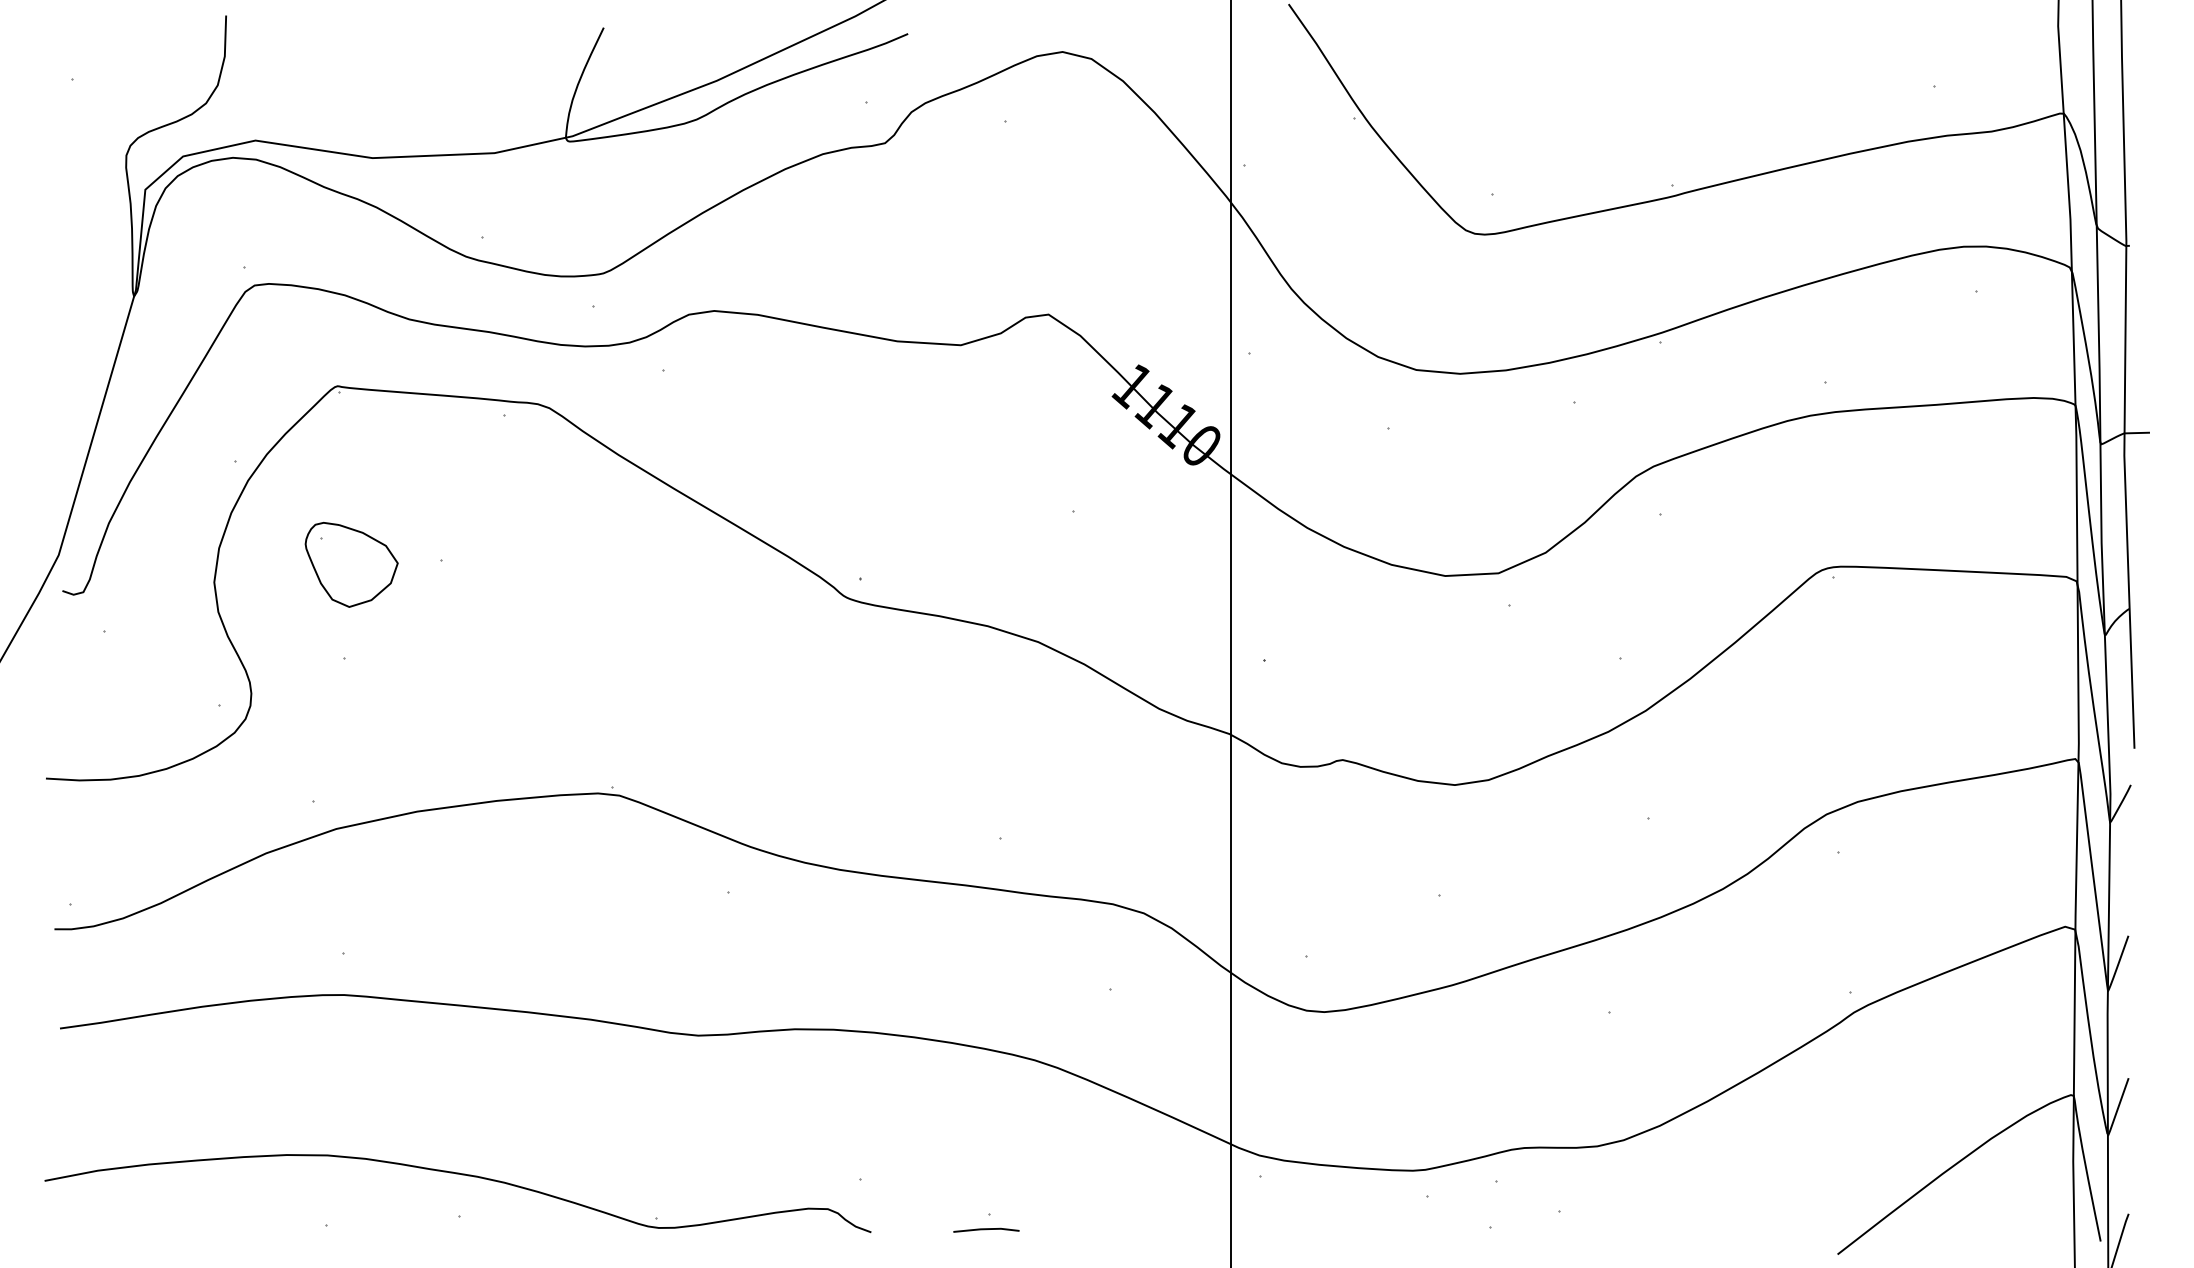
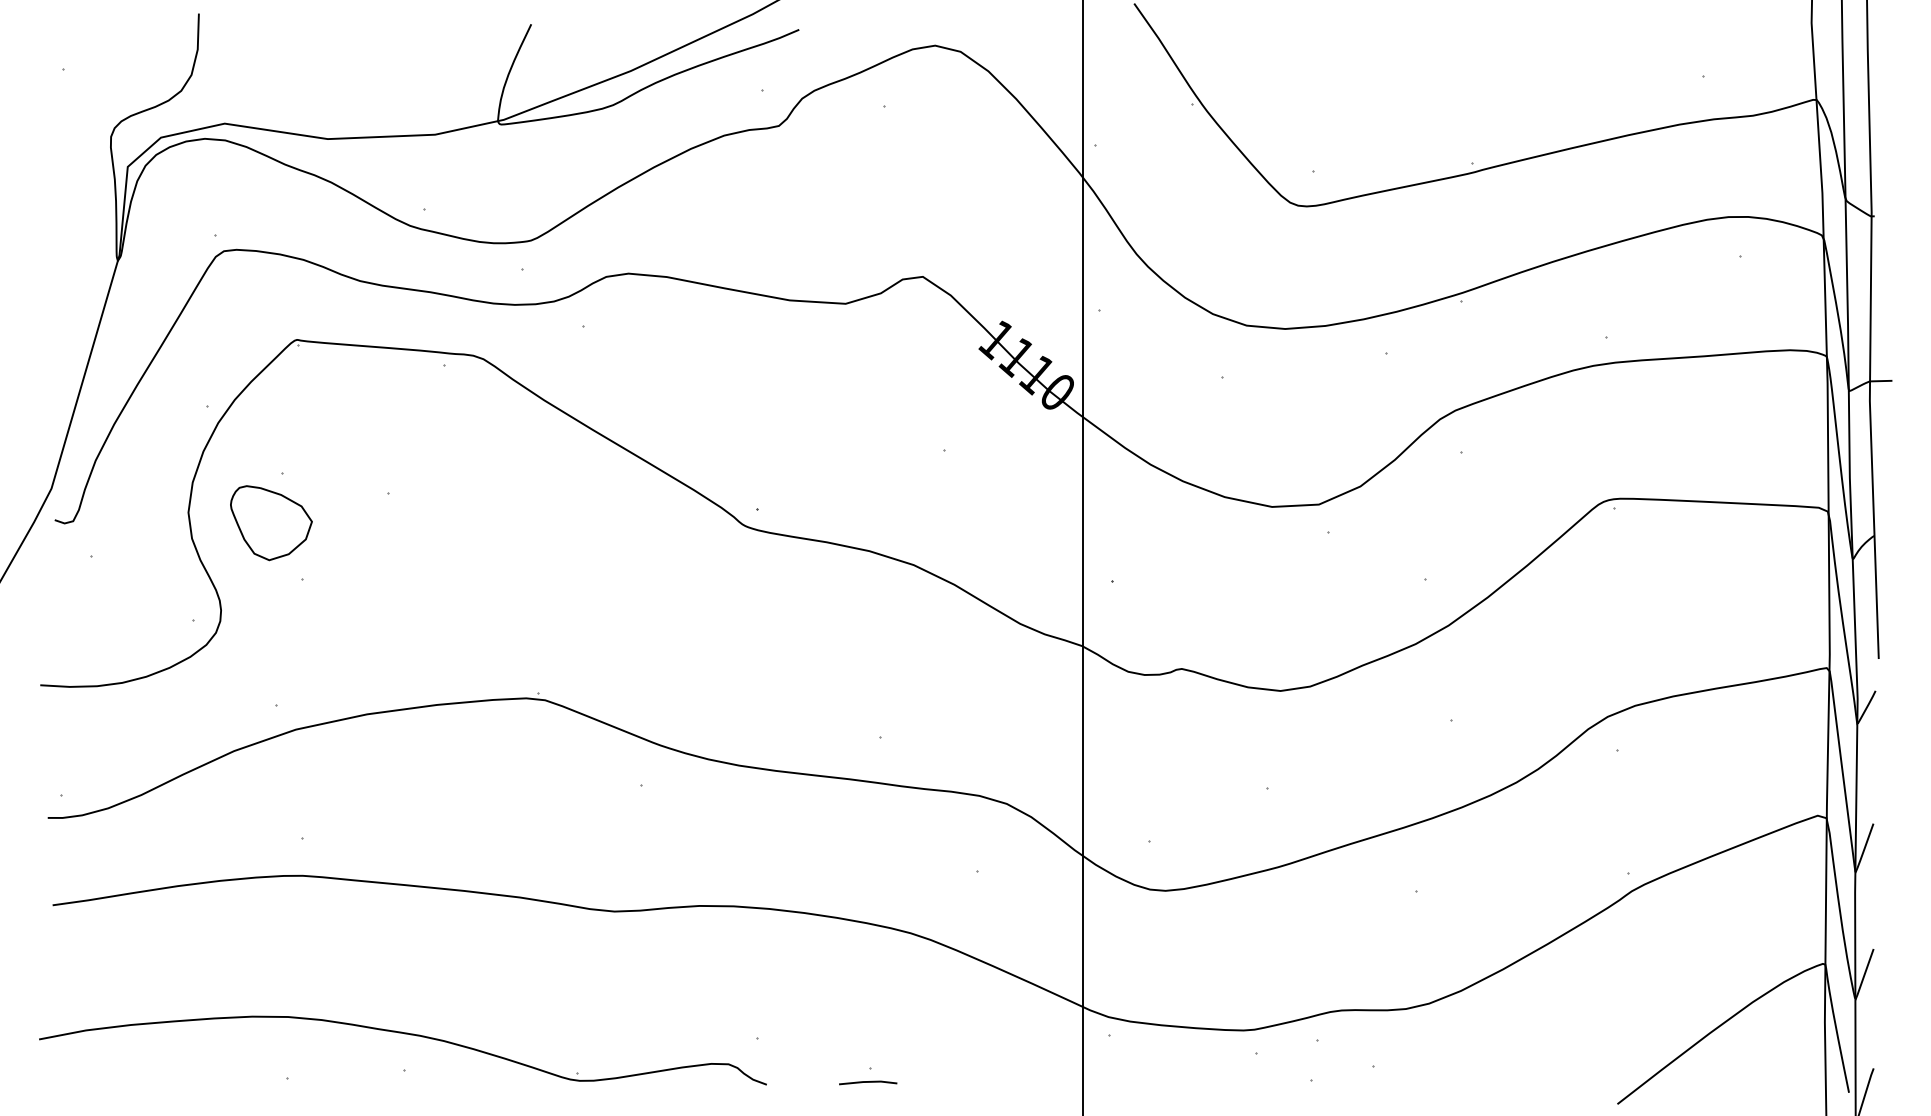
part: (351, 565) -> (271, 523), moved

